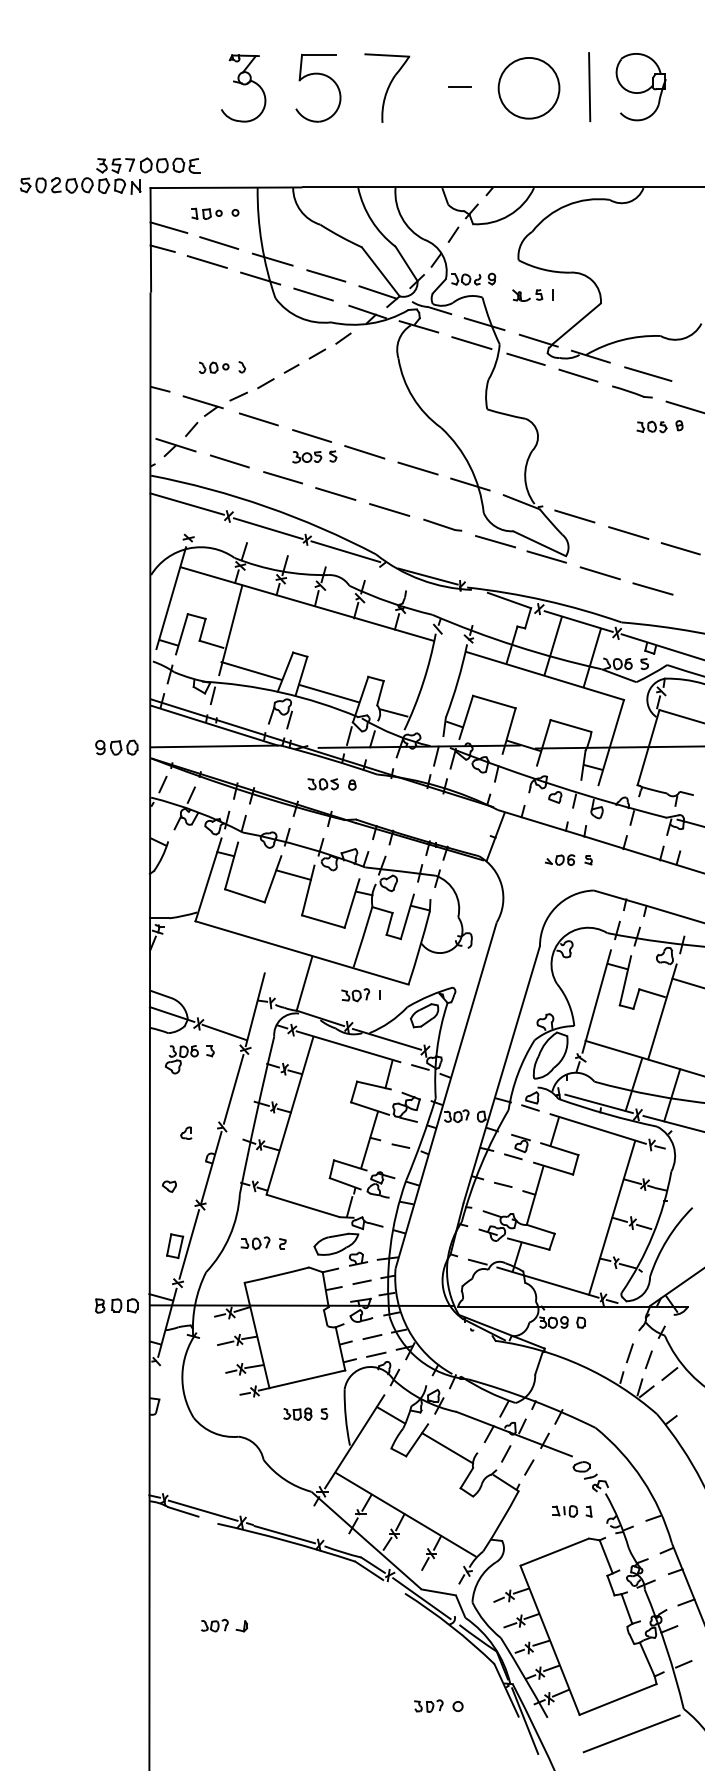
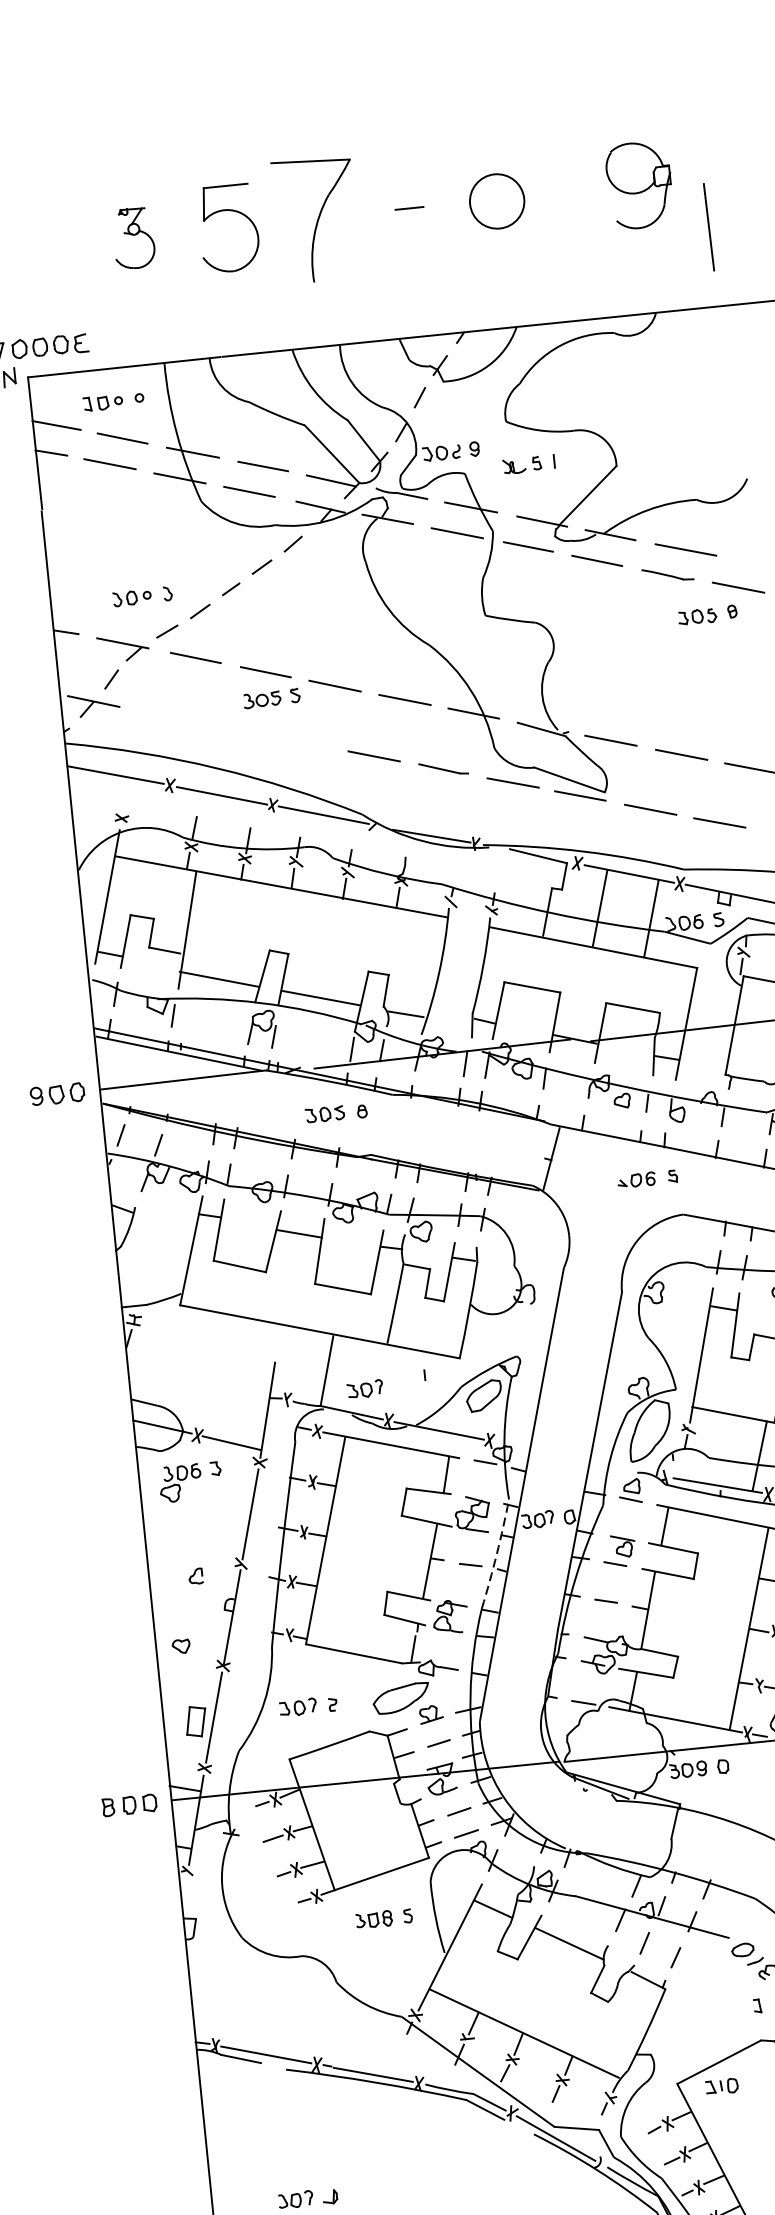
part: (387, 87) -> (316, 218), size x1.4
line: (589, 87) -> (708, 227), moved
part: (243, 88) -> (133, 238), size x0.7
circle: (528, 88) -> (496, 201), size x0.7
line: (229, 461) -> (163, 715), removed
line: (282, 477) -> (233, 728), removed
line: (335, 493) -> (303, 742), removed
part: (355, 995) -> (364, 1389), moved
arc: (421, 1139) -> (496, 1553), solid -> dashed
part: (564, 1511) -> (721, 2086), moved

